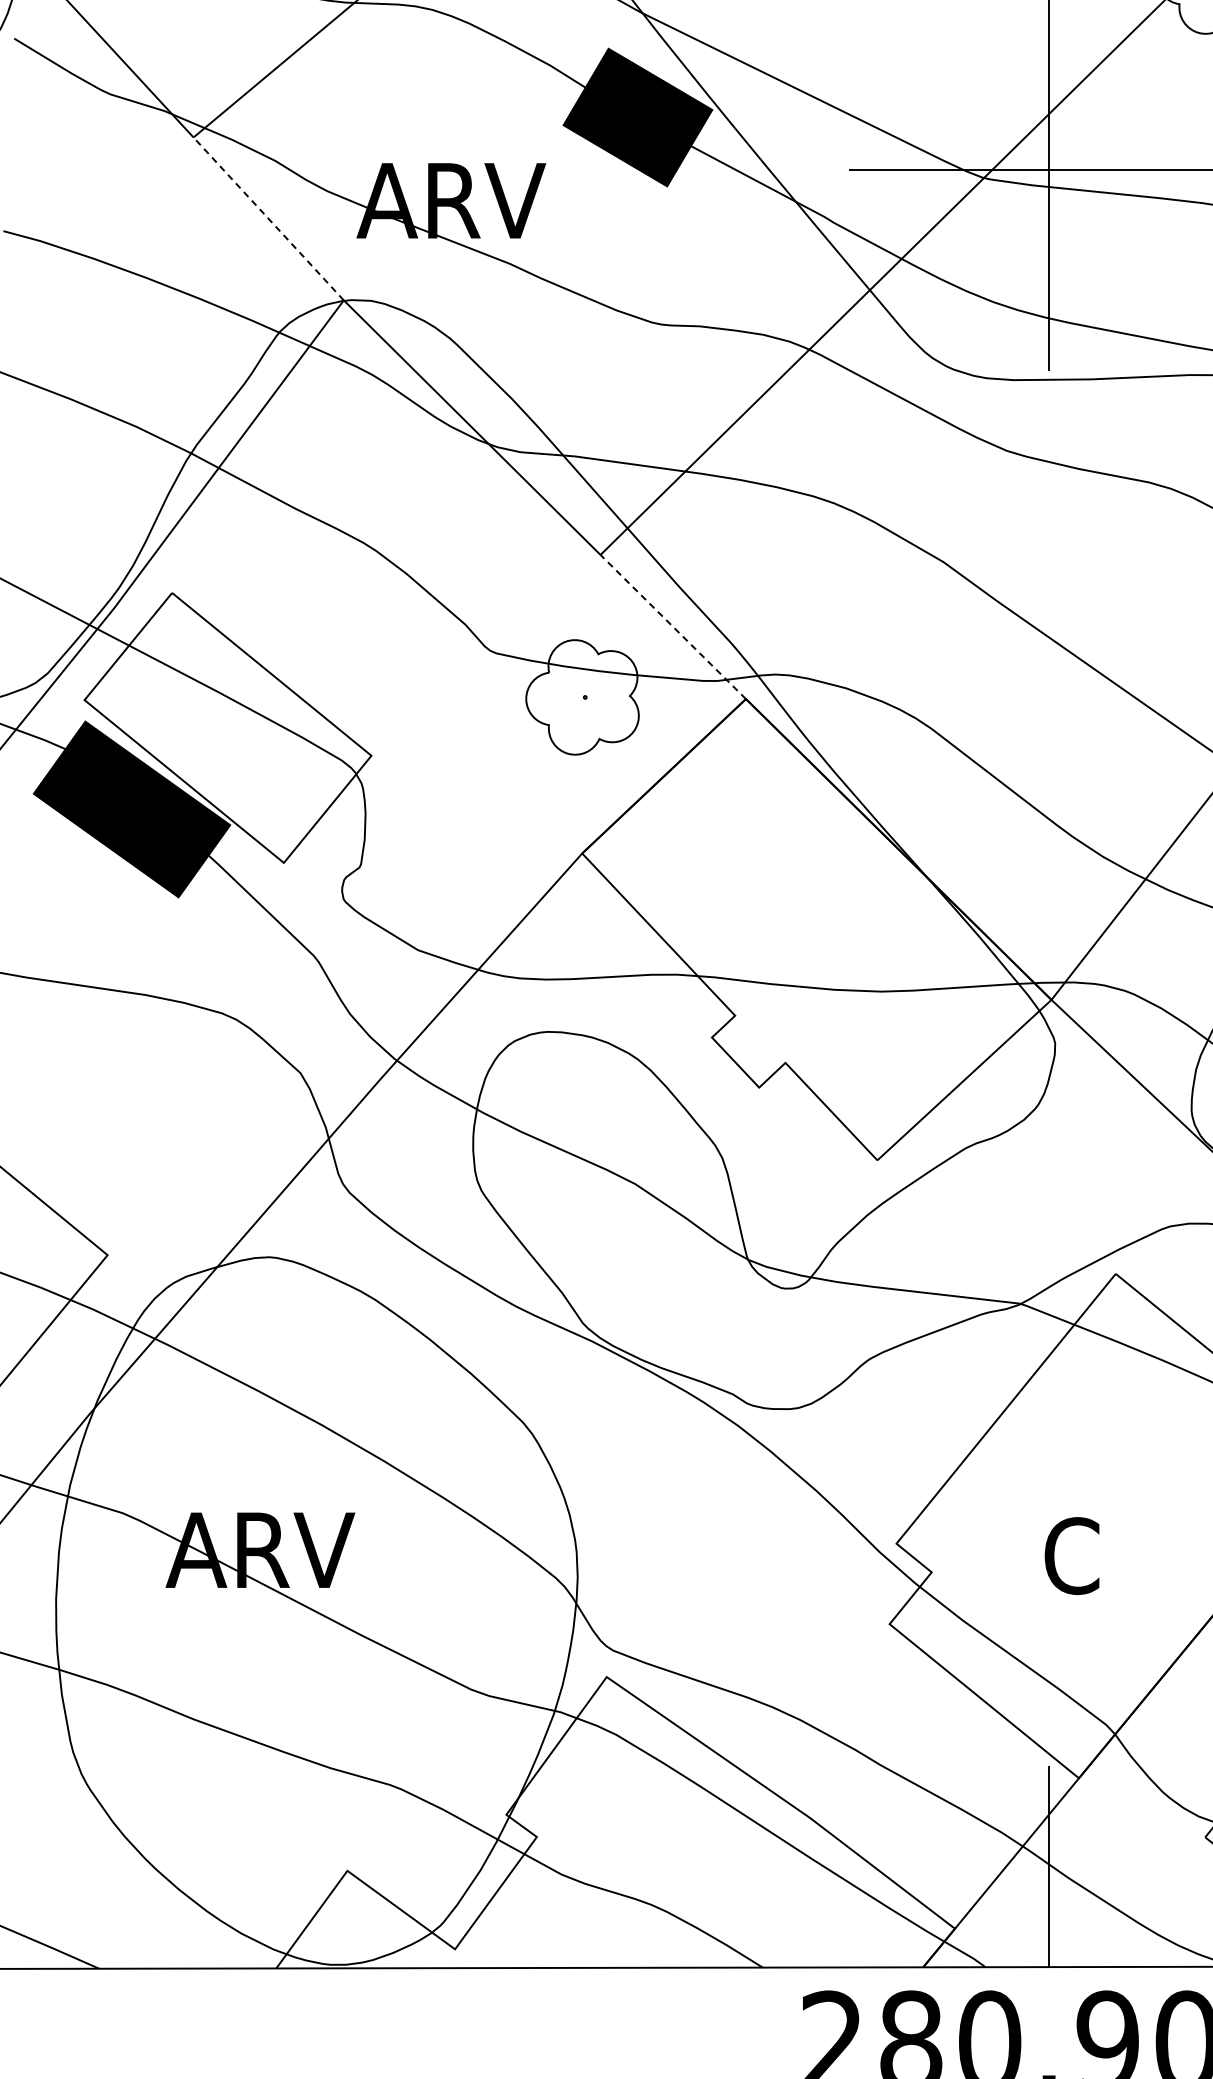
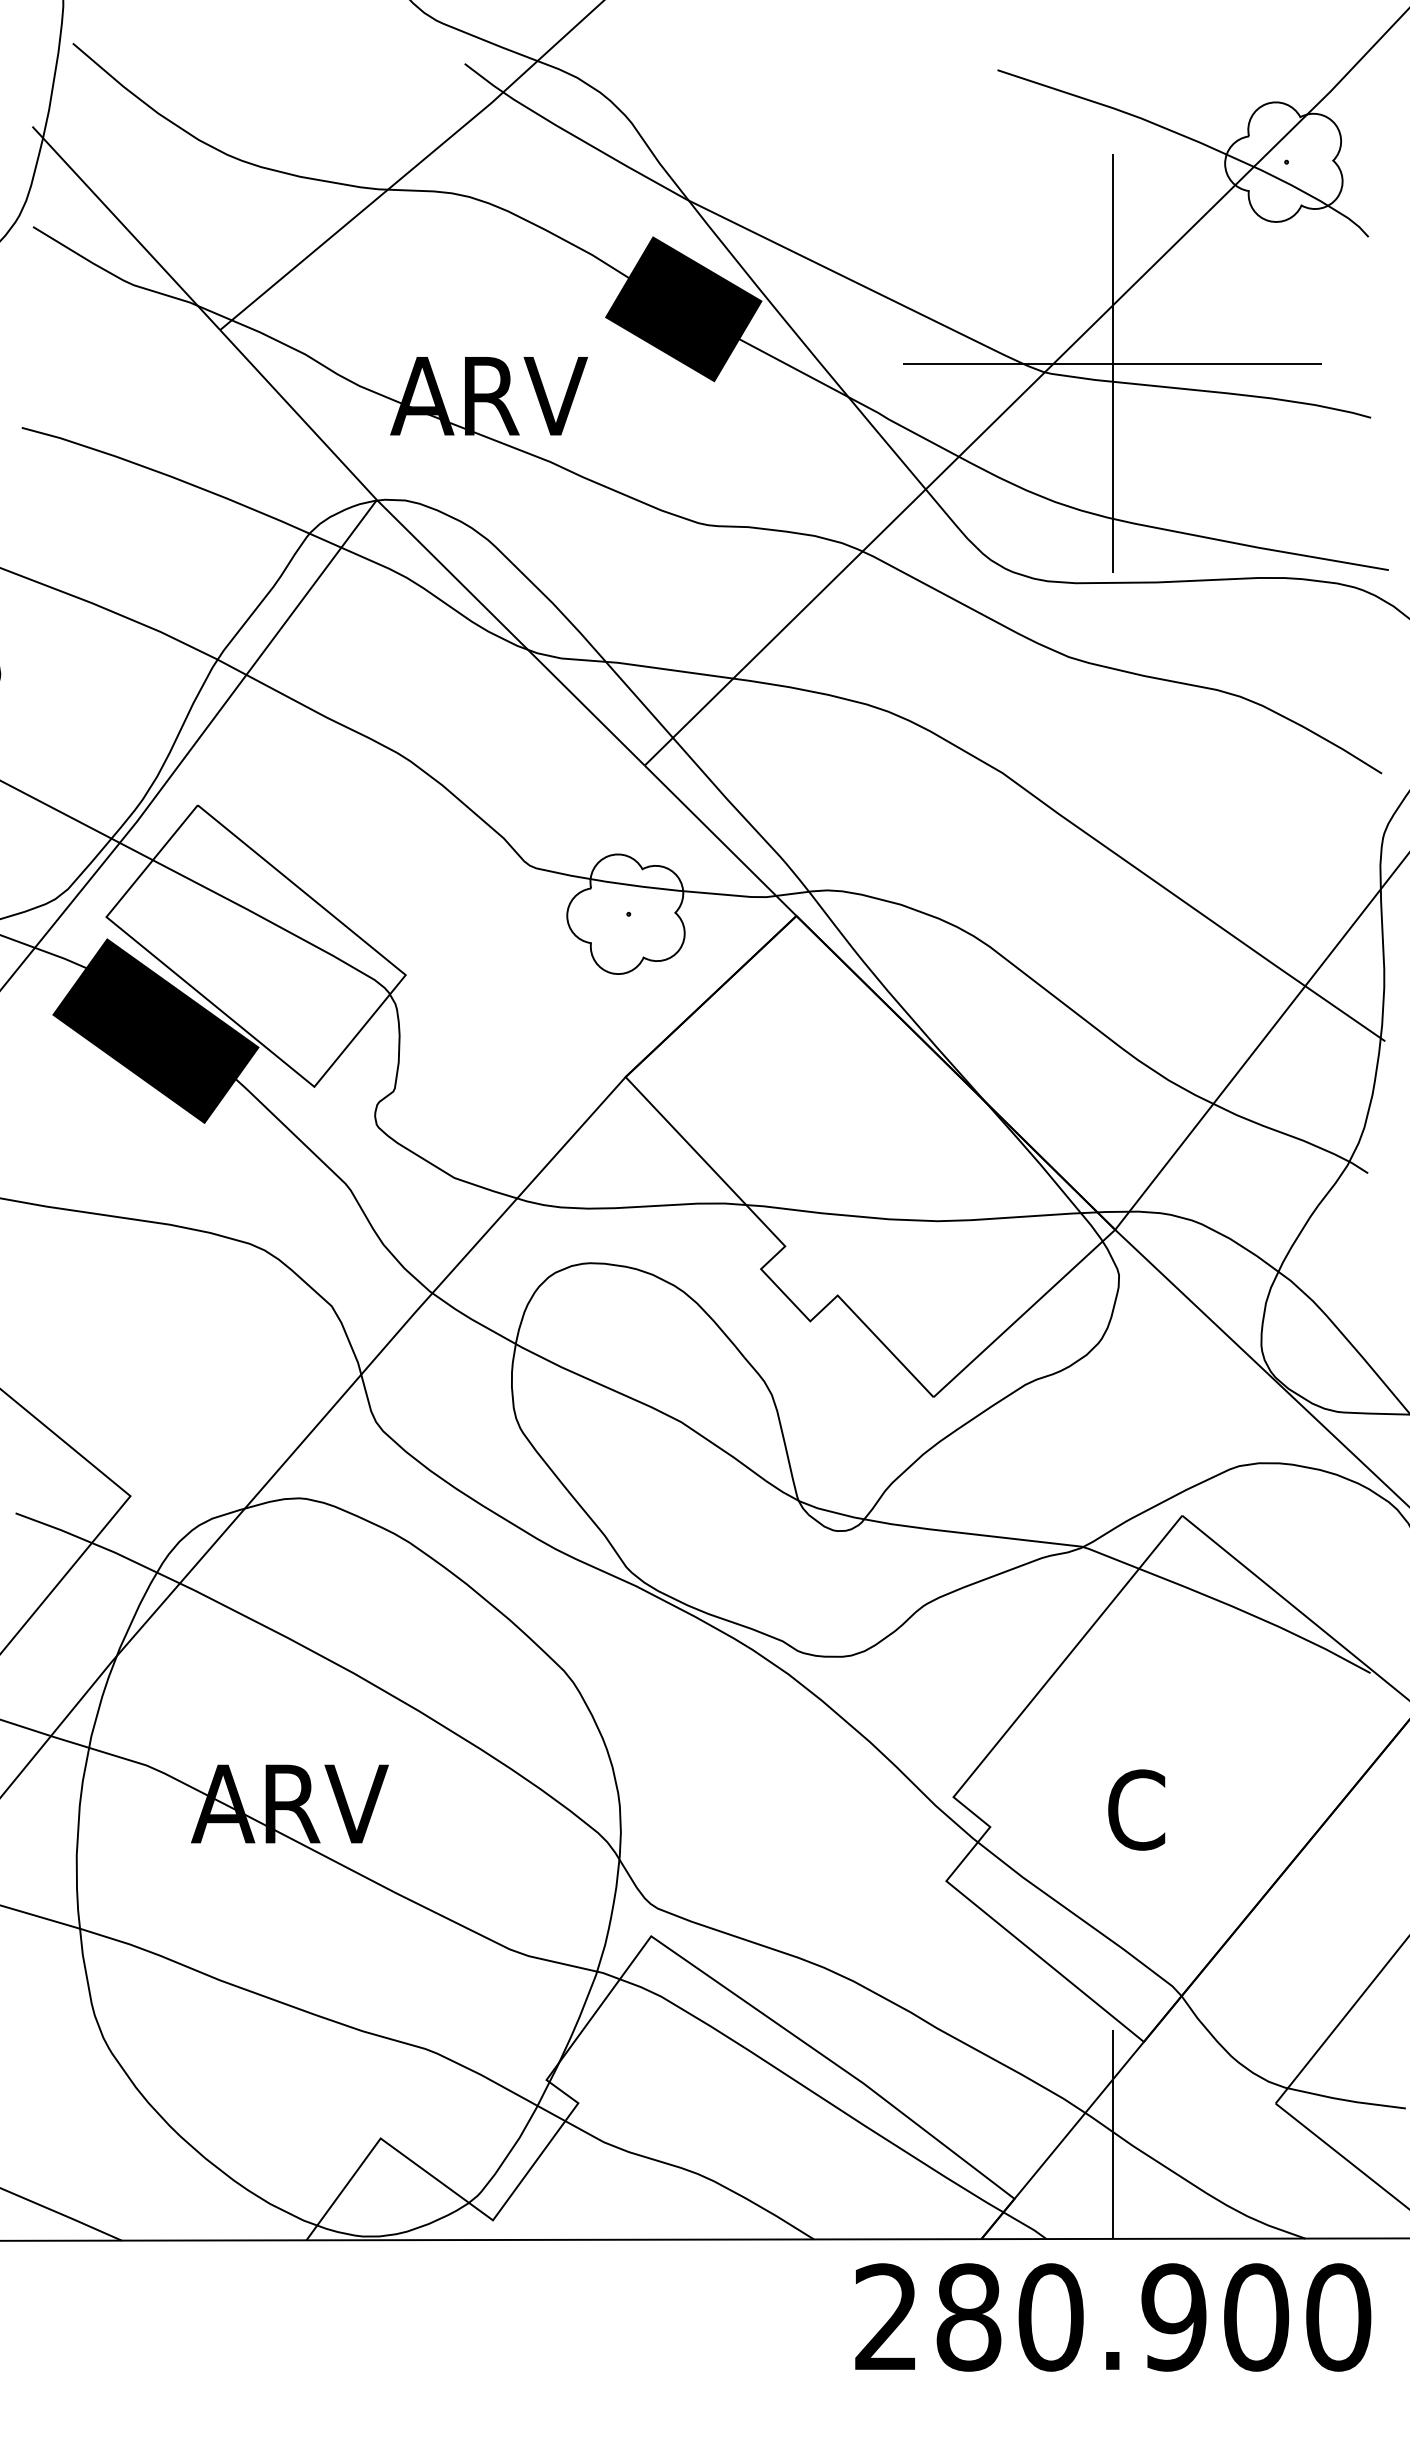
line: (268, 219) -> (298, 415), dashed -> solid
line: (673, 626) -> (720, 840), dashed -> solid

